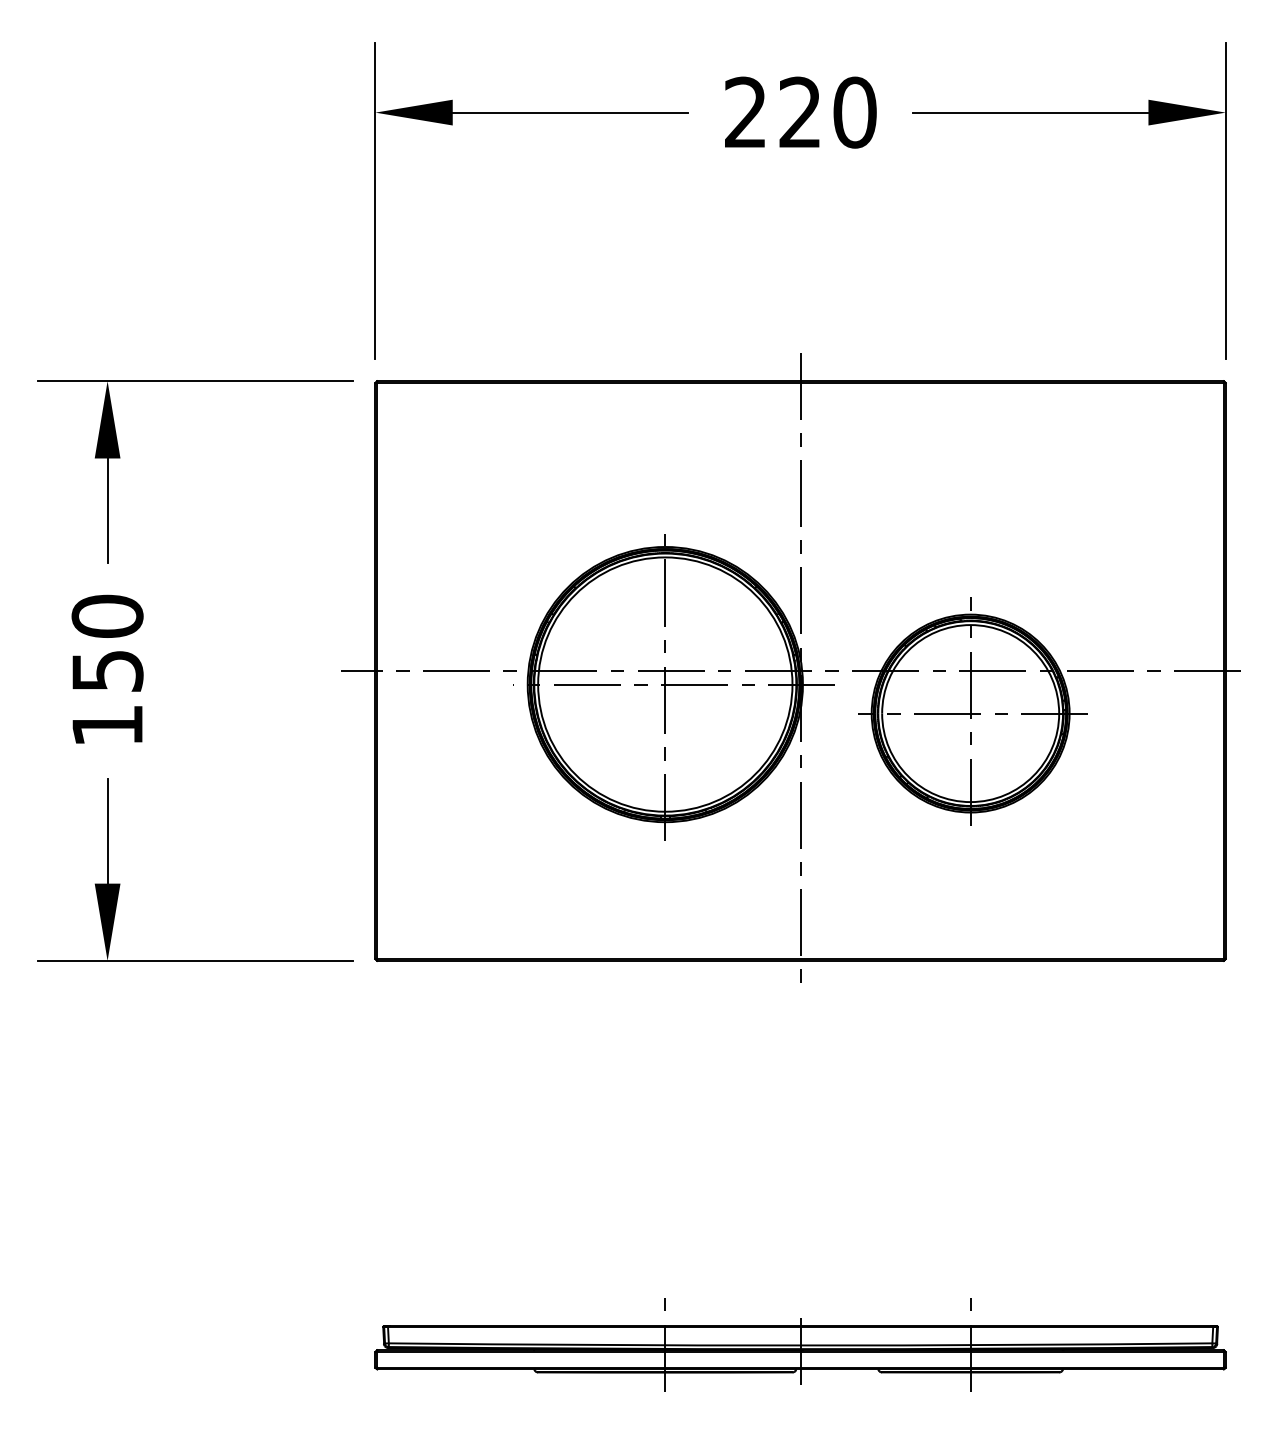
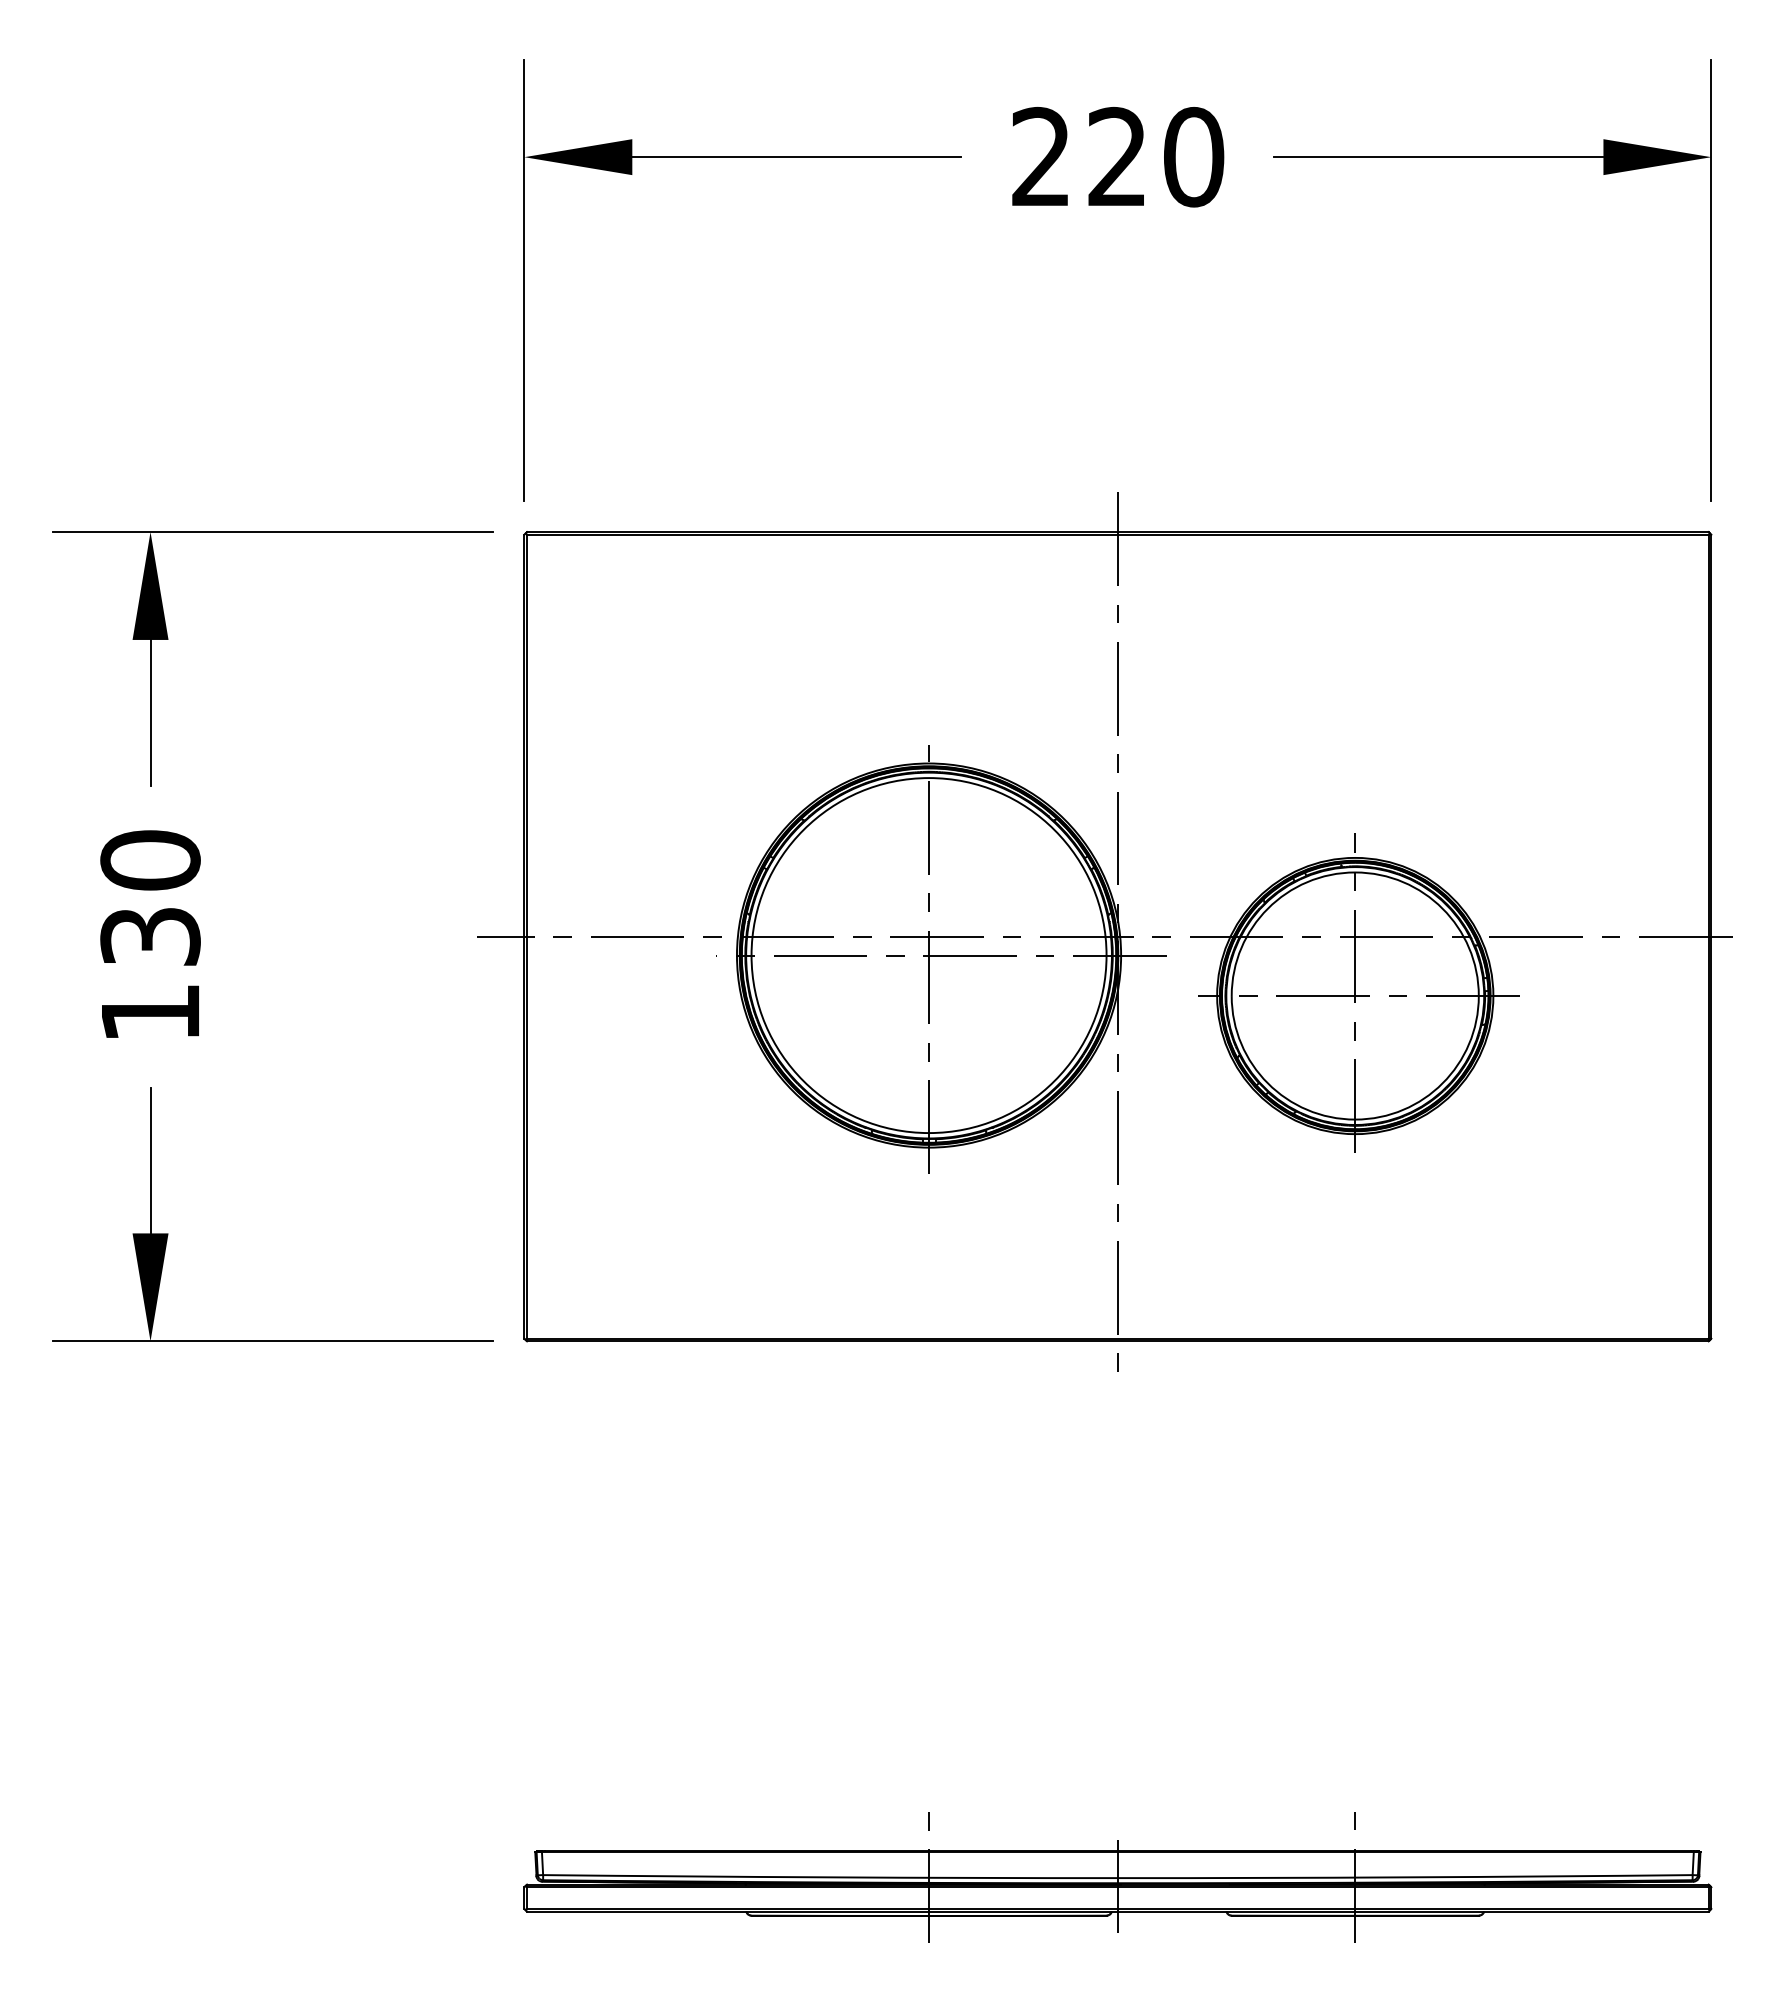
text: (107, 670) -> (150, 936), 150 -> 130

